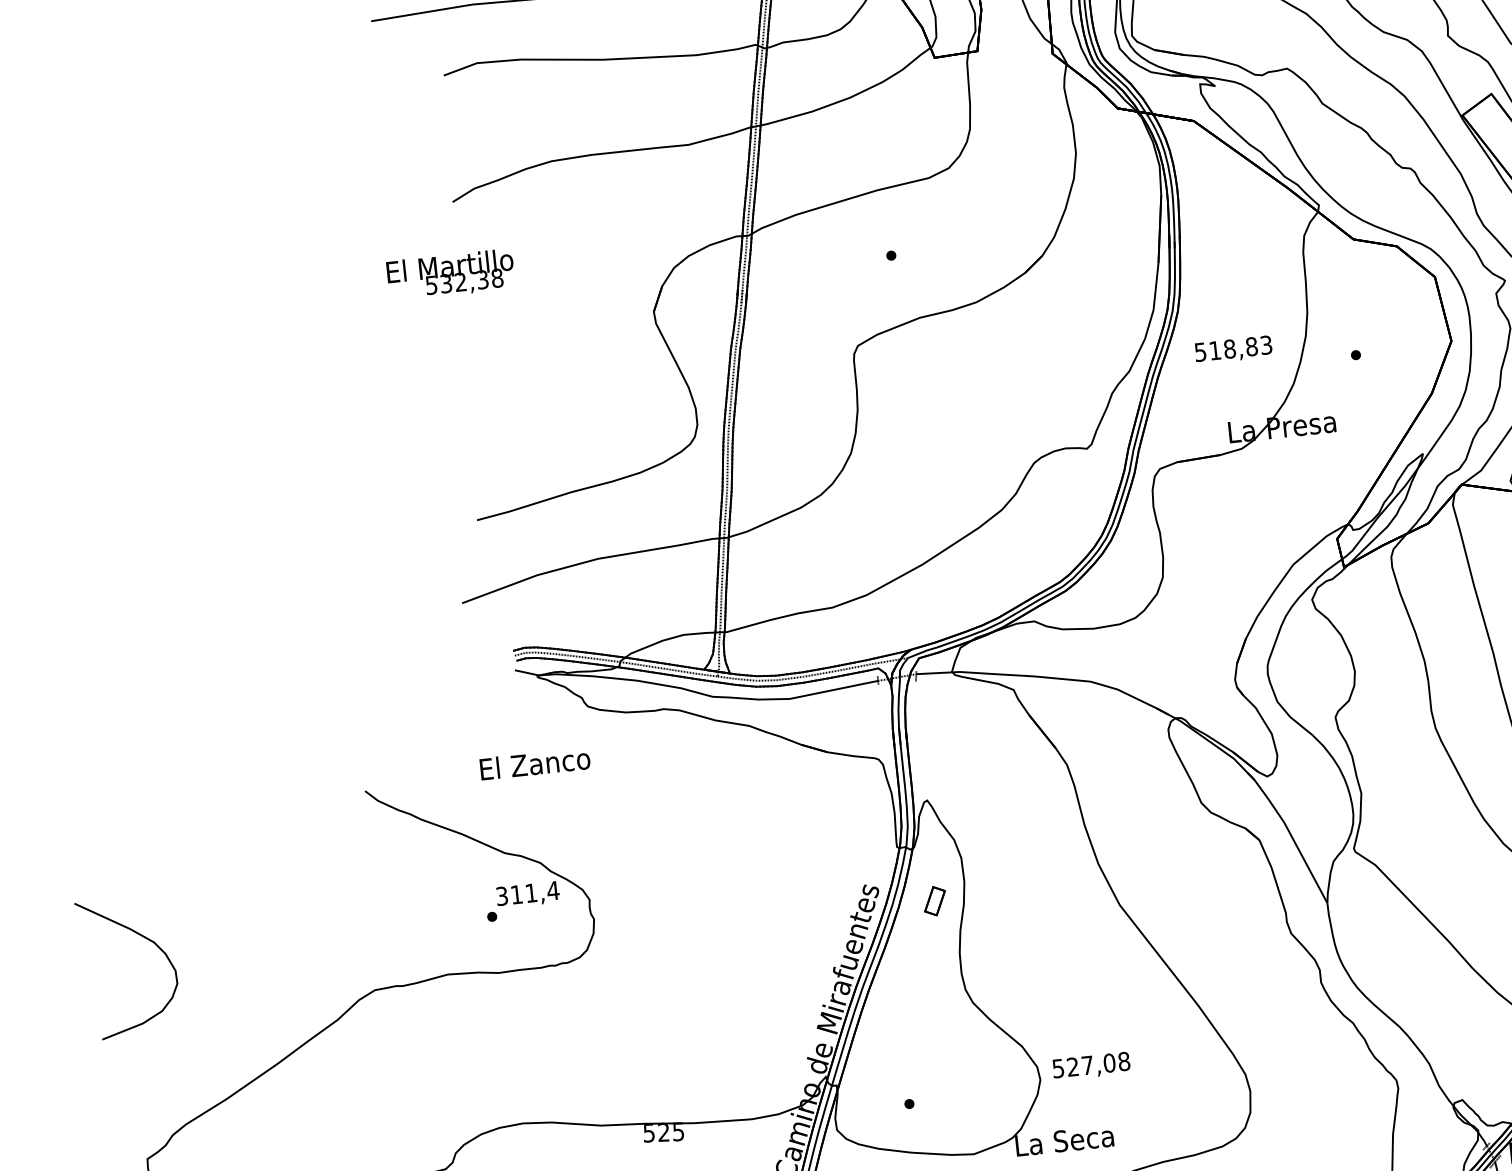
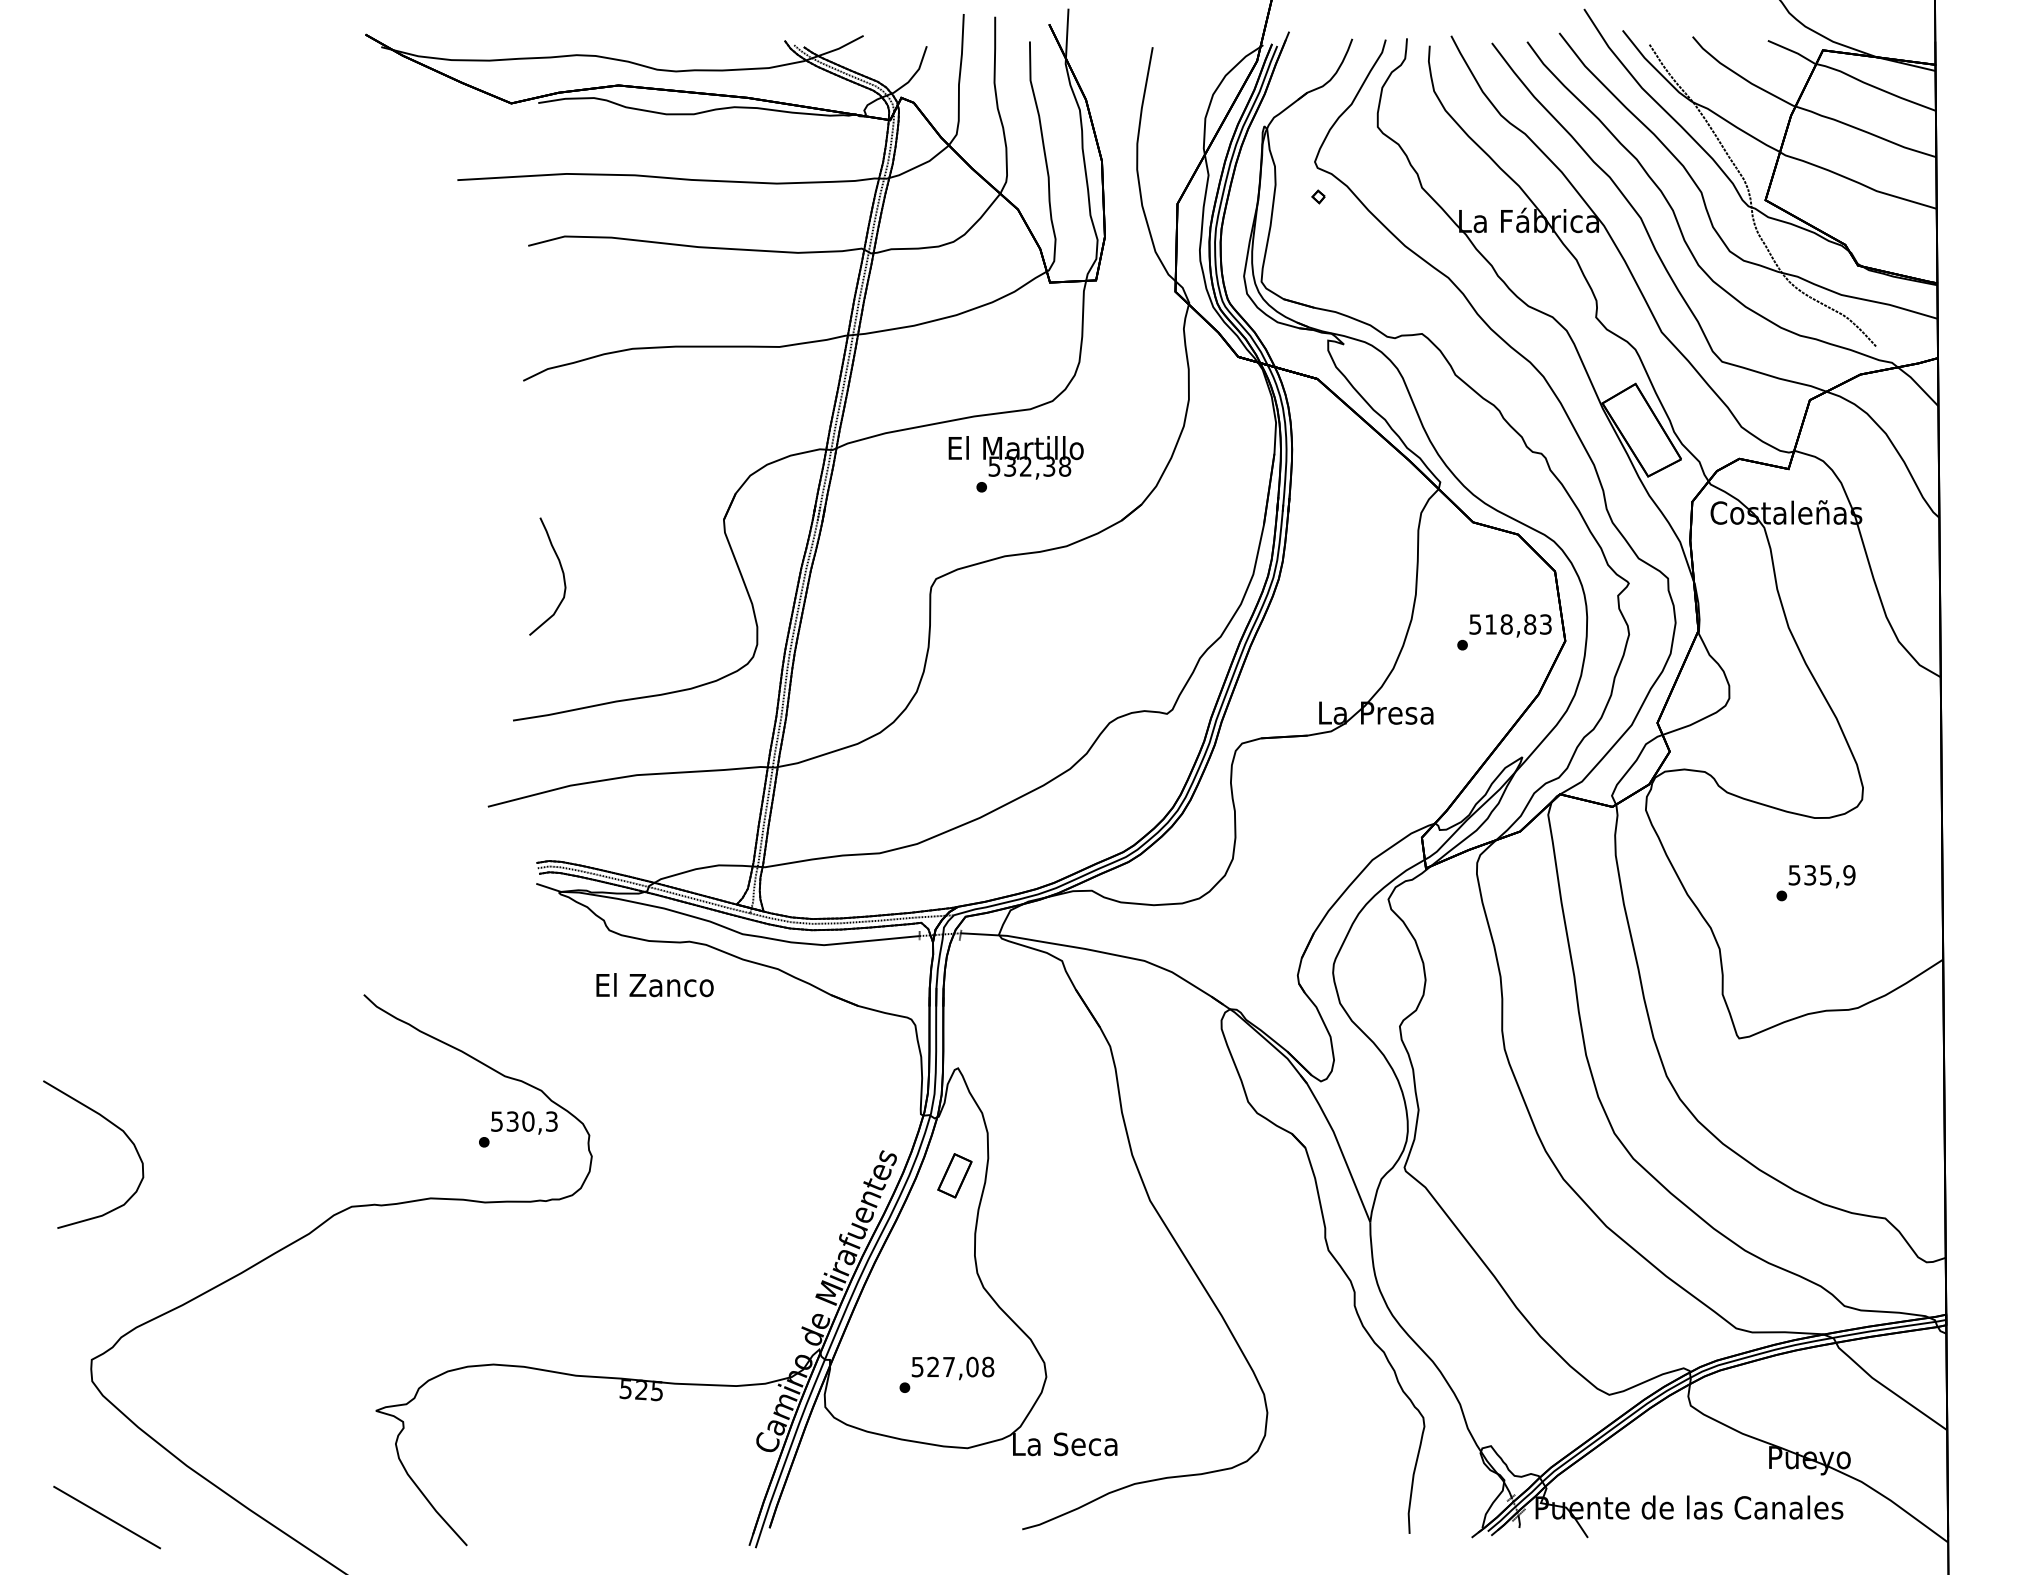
text: (450, 274) -> (1015, 457), moved
text: (1233, 349) -> (1510, 625), moved
part: (508, 379) -> (562, 575), added
text: (534, 764) -> (654, 985), moved
text: (527, 893) -> (524, 1121), 311,4 -> 530,3
part: (934, 900) -> (954, 1175), size x1.43
text: (1091, 1066) -> (952, 1368), moved

